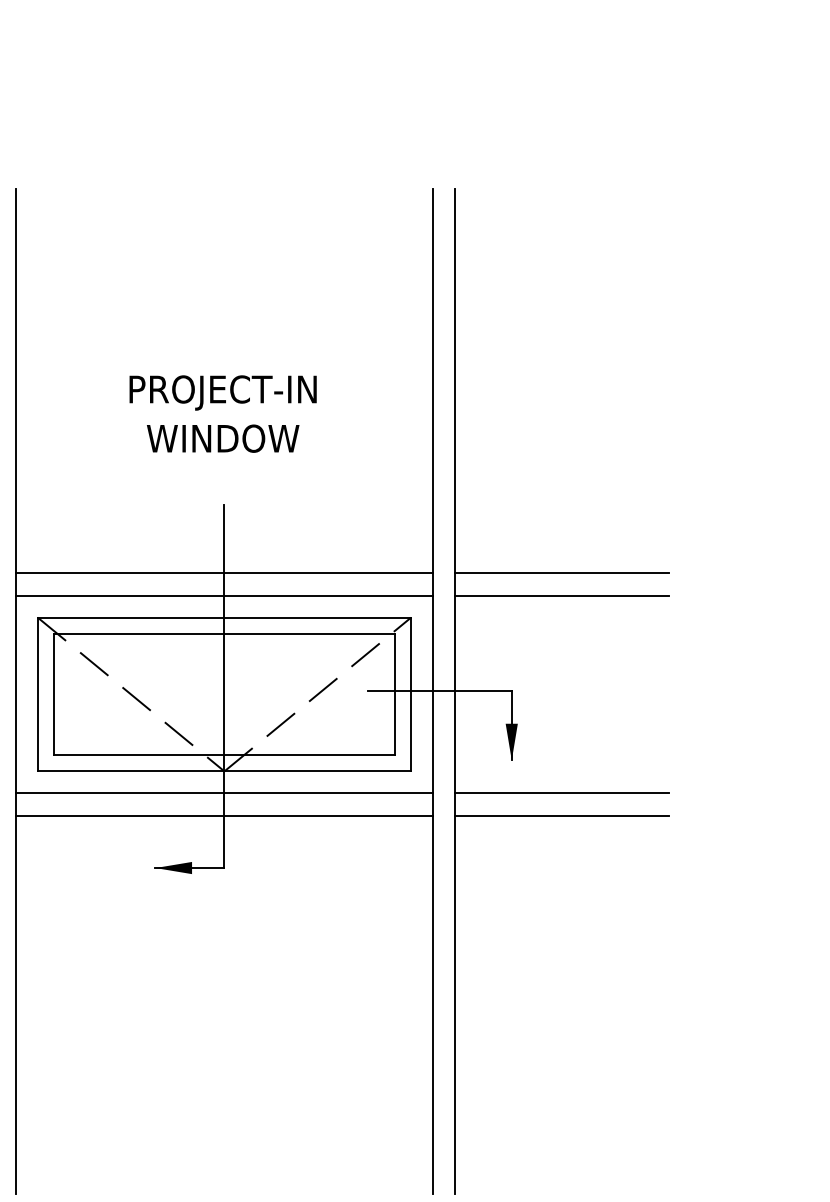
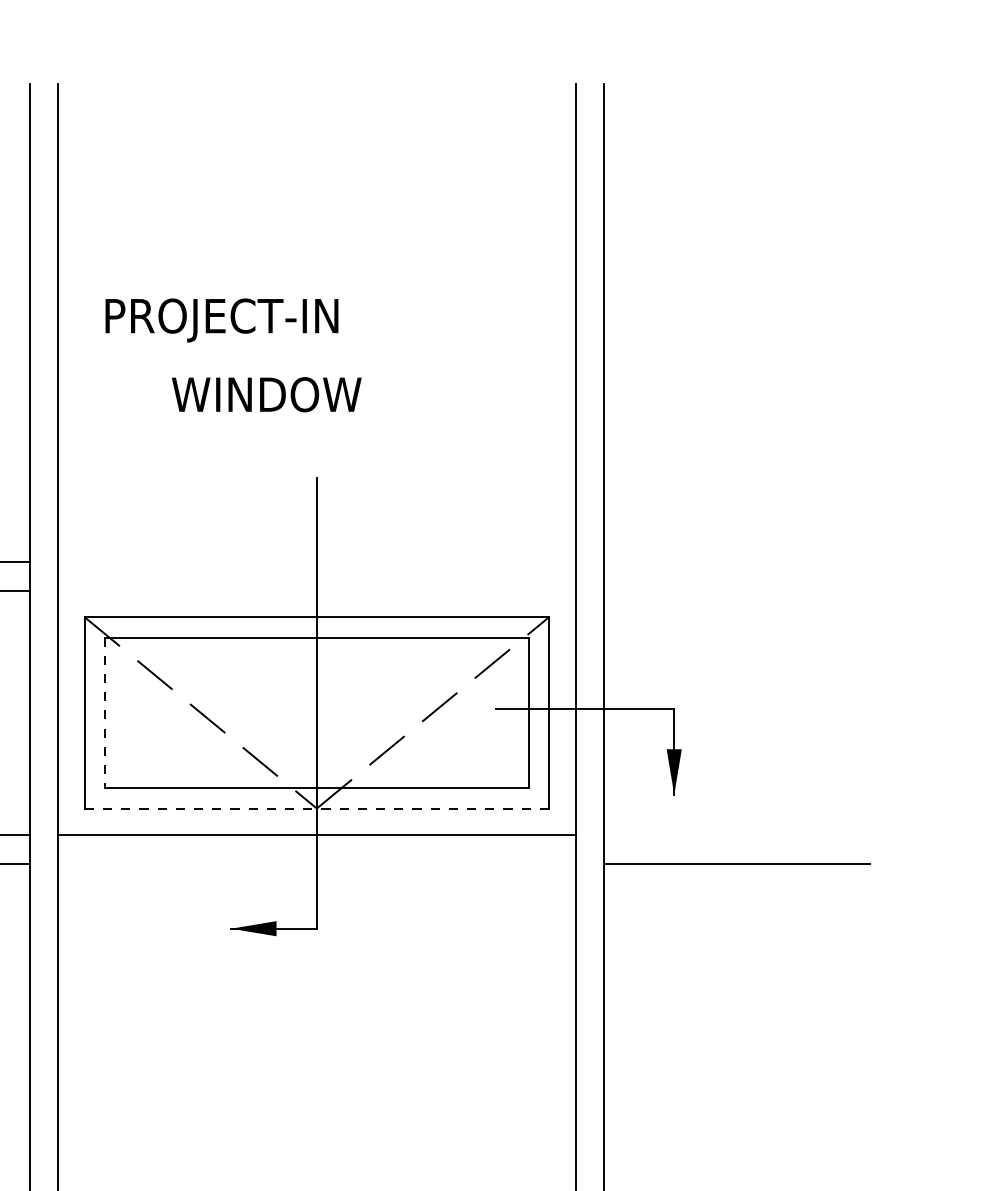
text: (222, 392) -> (221, 319), moved
text: (223, 438) -> (267, 394), moved
line: (224, 573) -> (316, 562), removed
line: (562, 573) -> (737, 562), removed
line: (224, 596) -> (316, 590), removed
line: (562, 596) -> (737, 590), removed
line: (54, 694) -> (105, 712), solid -> dashed
line: (224, 771) -> (316, 808), solid -> dashed
line: (562, 792) -> (737, 834), removed
line: (224, 815) -> (316, 863), removed

